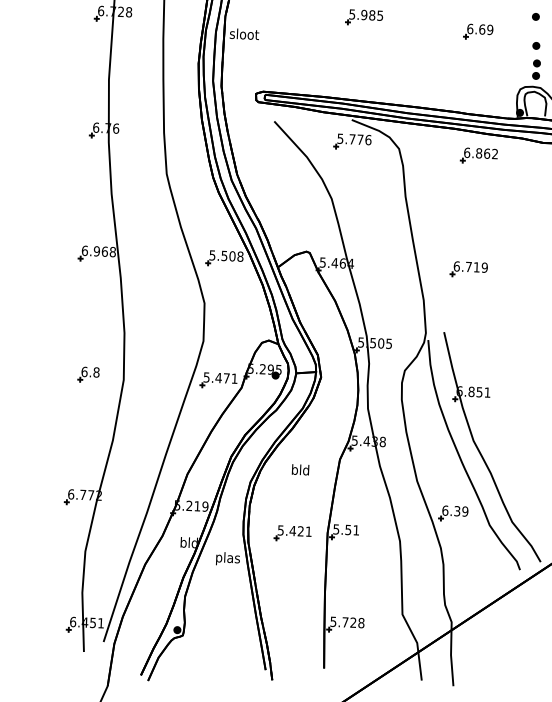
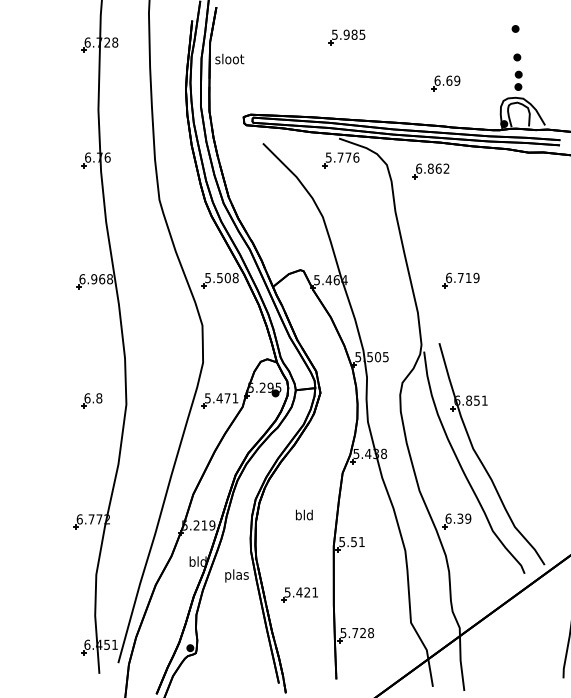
part: (478, 32) -> (445, 83), moved
part: (478, 156) -> (430, 171), moved
text: (300, 469) -> (304, 514), moved
part: (292, 533) -> (299, 594), moved

